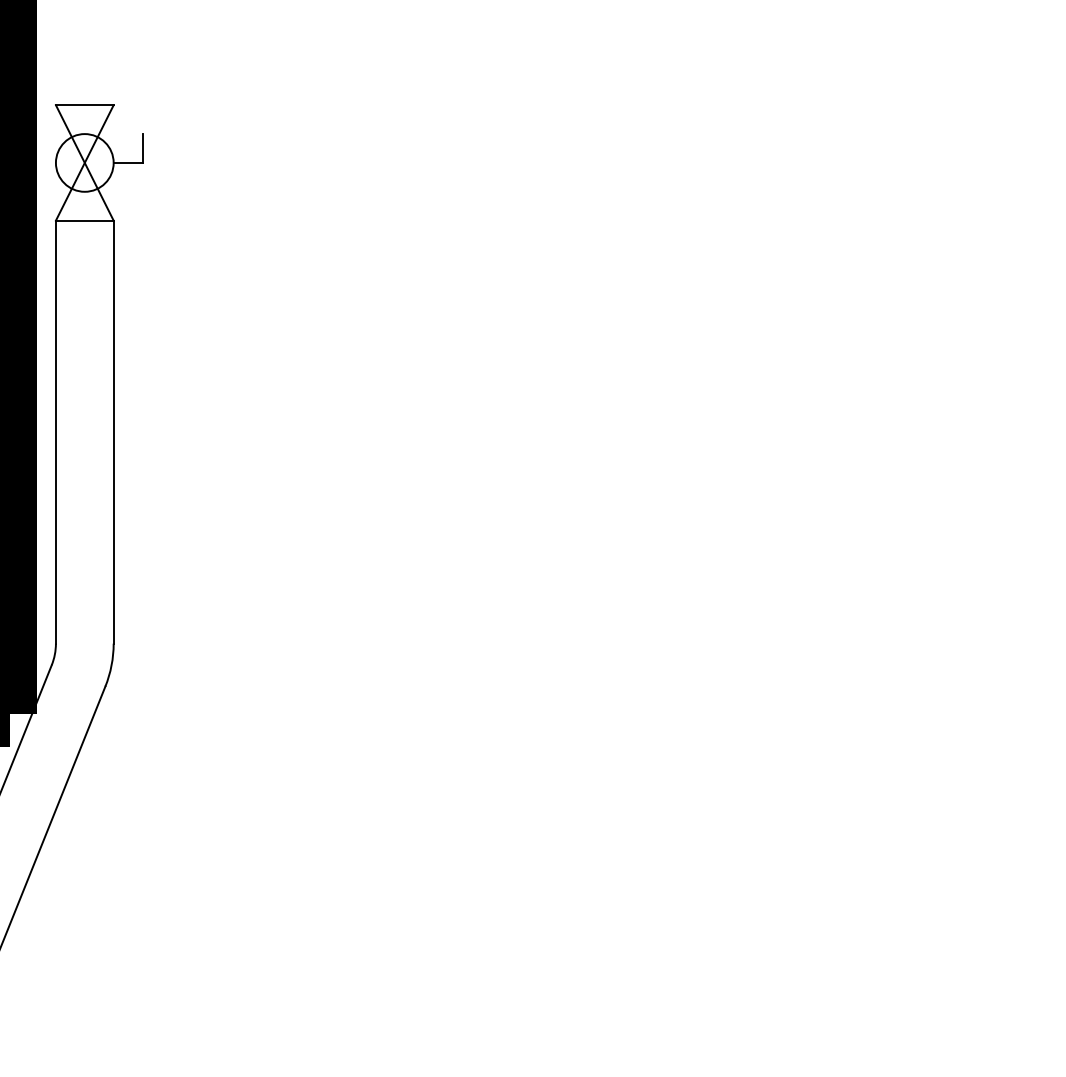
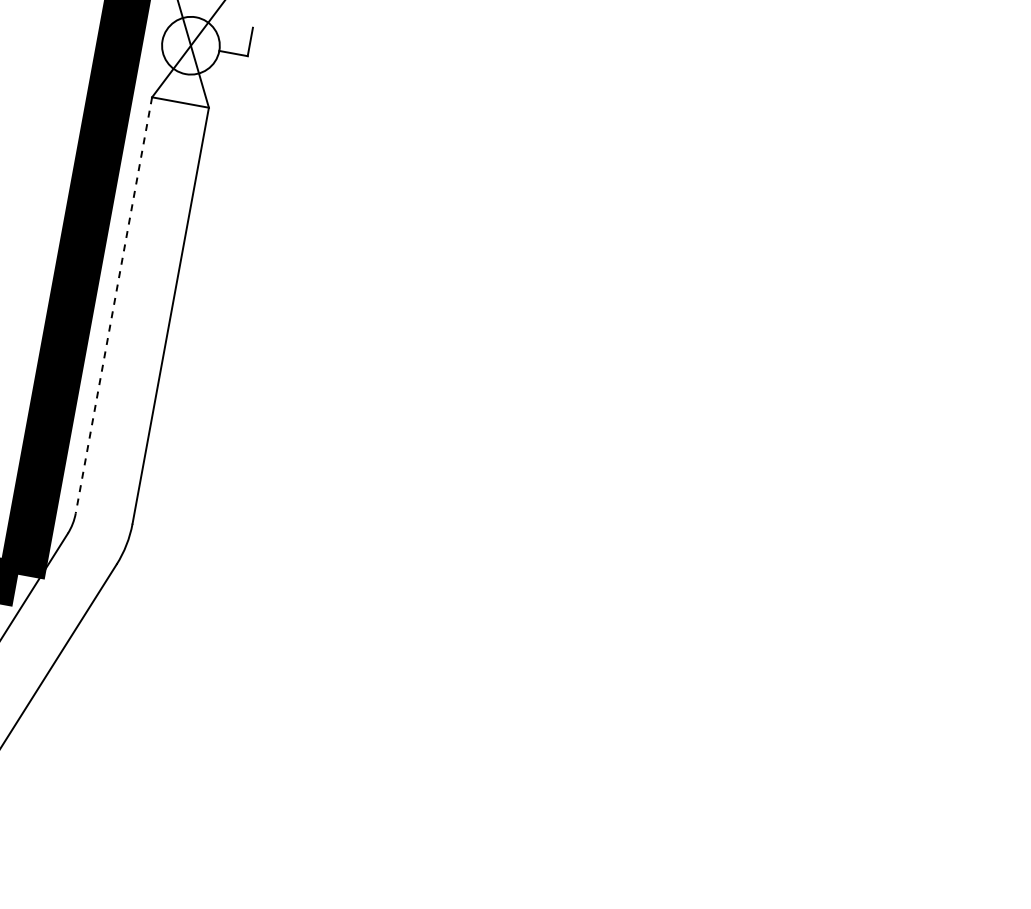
line: (55, 432) -> (113, 305), solid -> dashed

